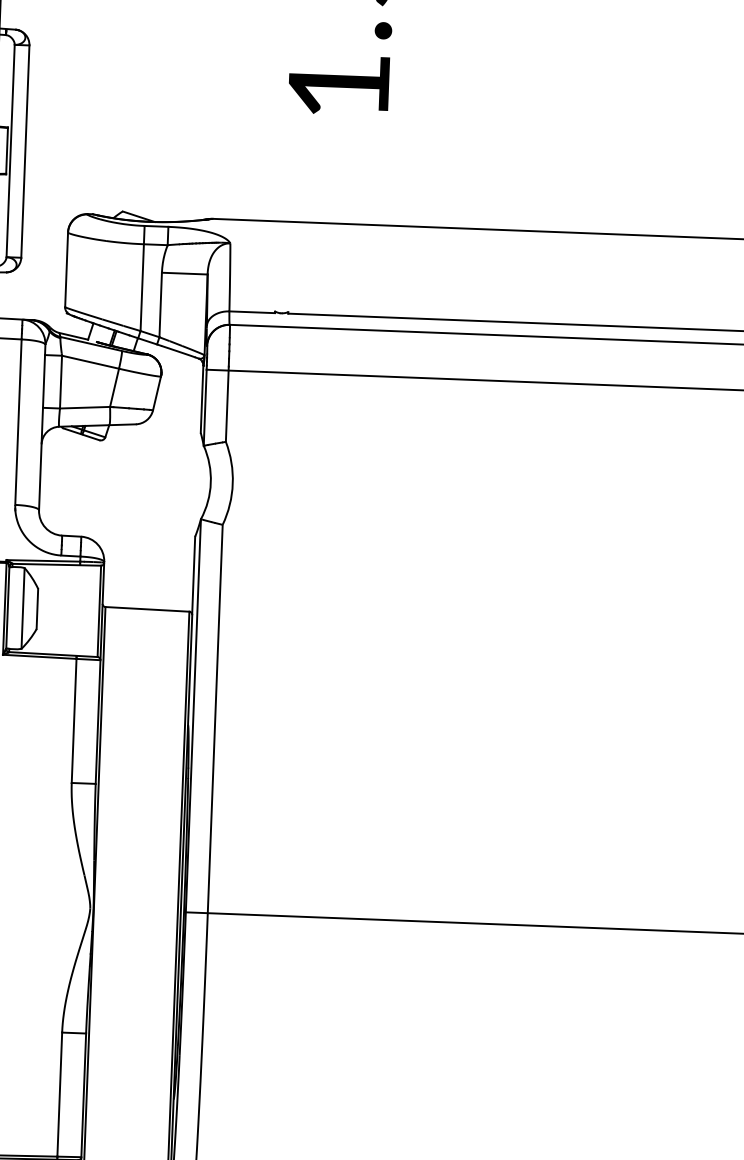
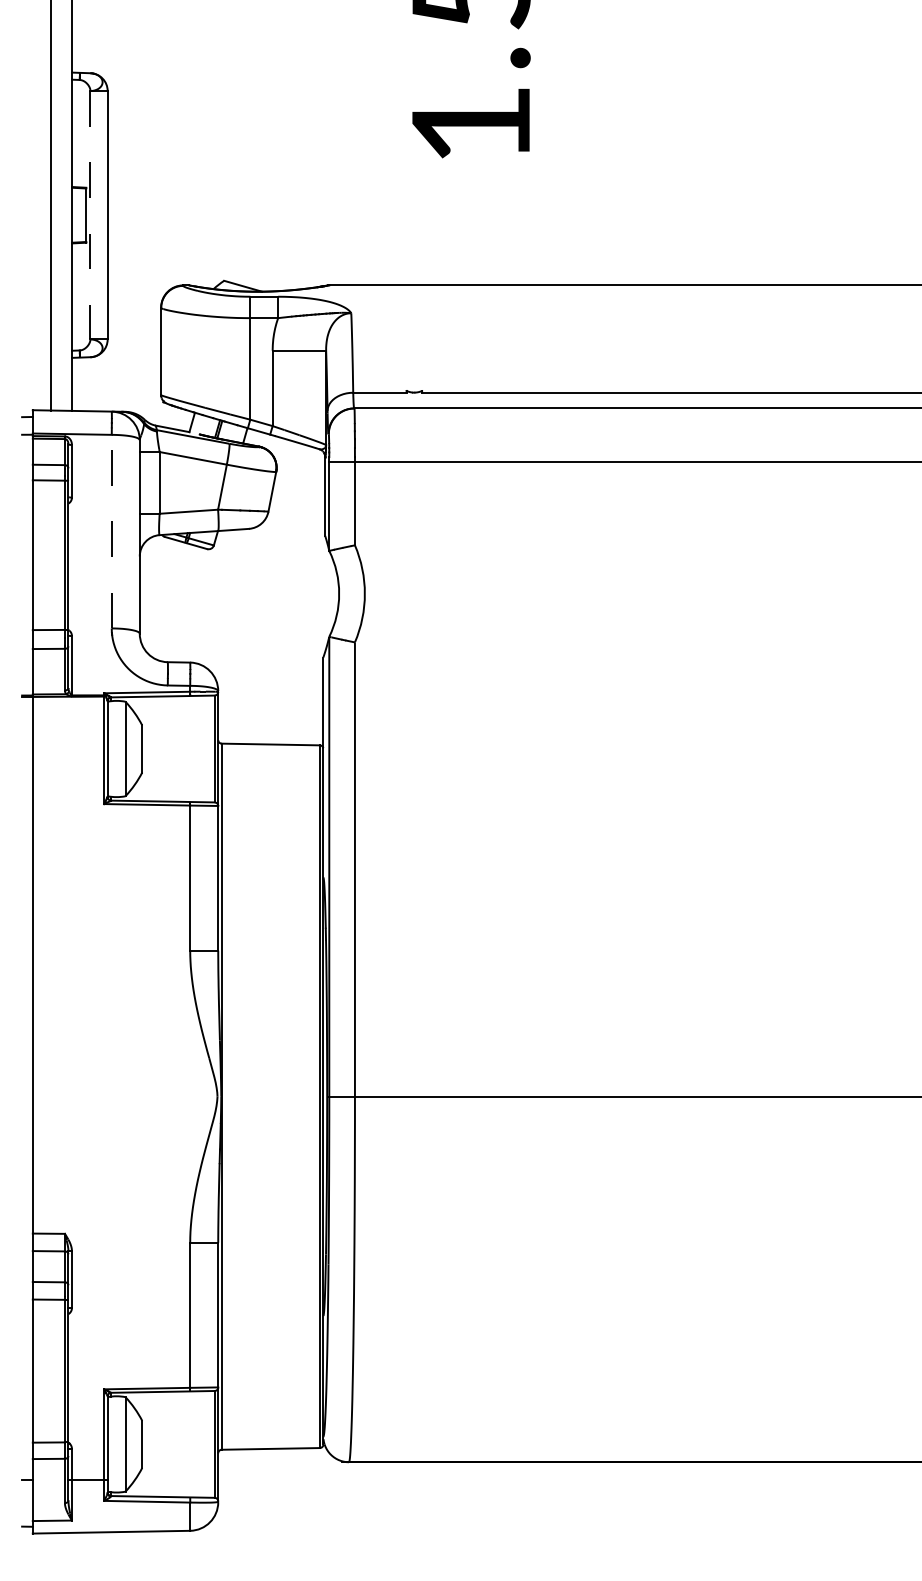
line: (10, 151) -> (90, 215), solid -> dashed
line: (18, 422) -> (111, 531), solid -> dashed

